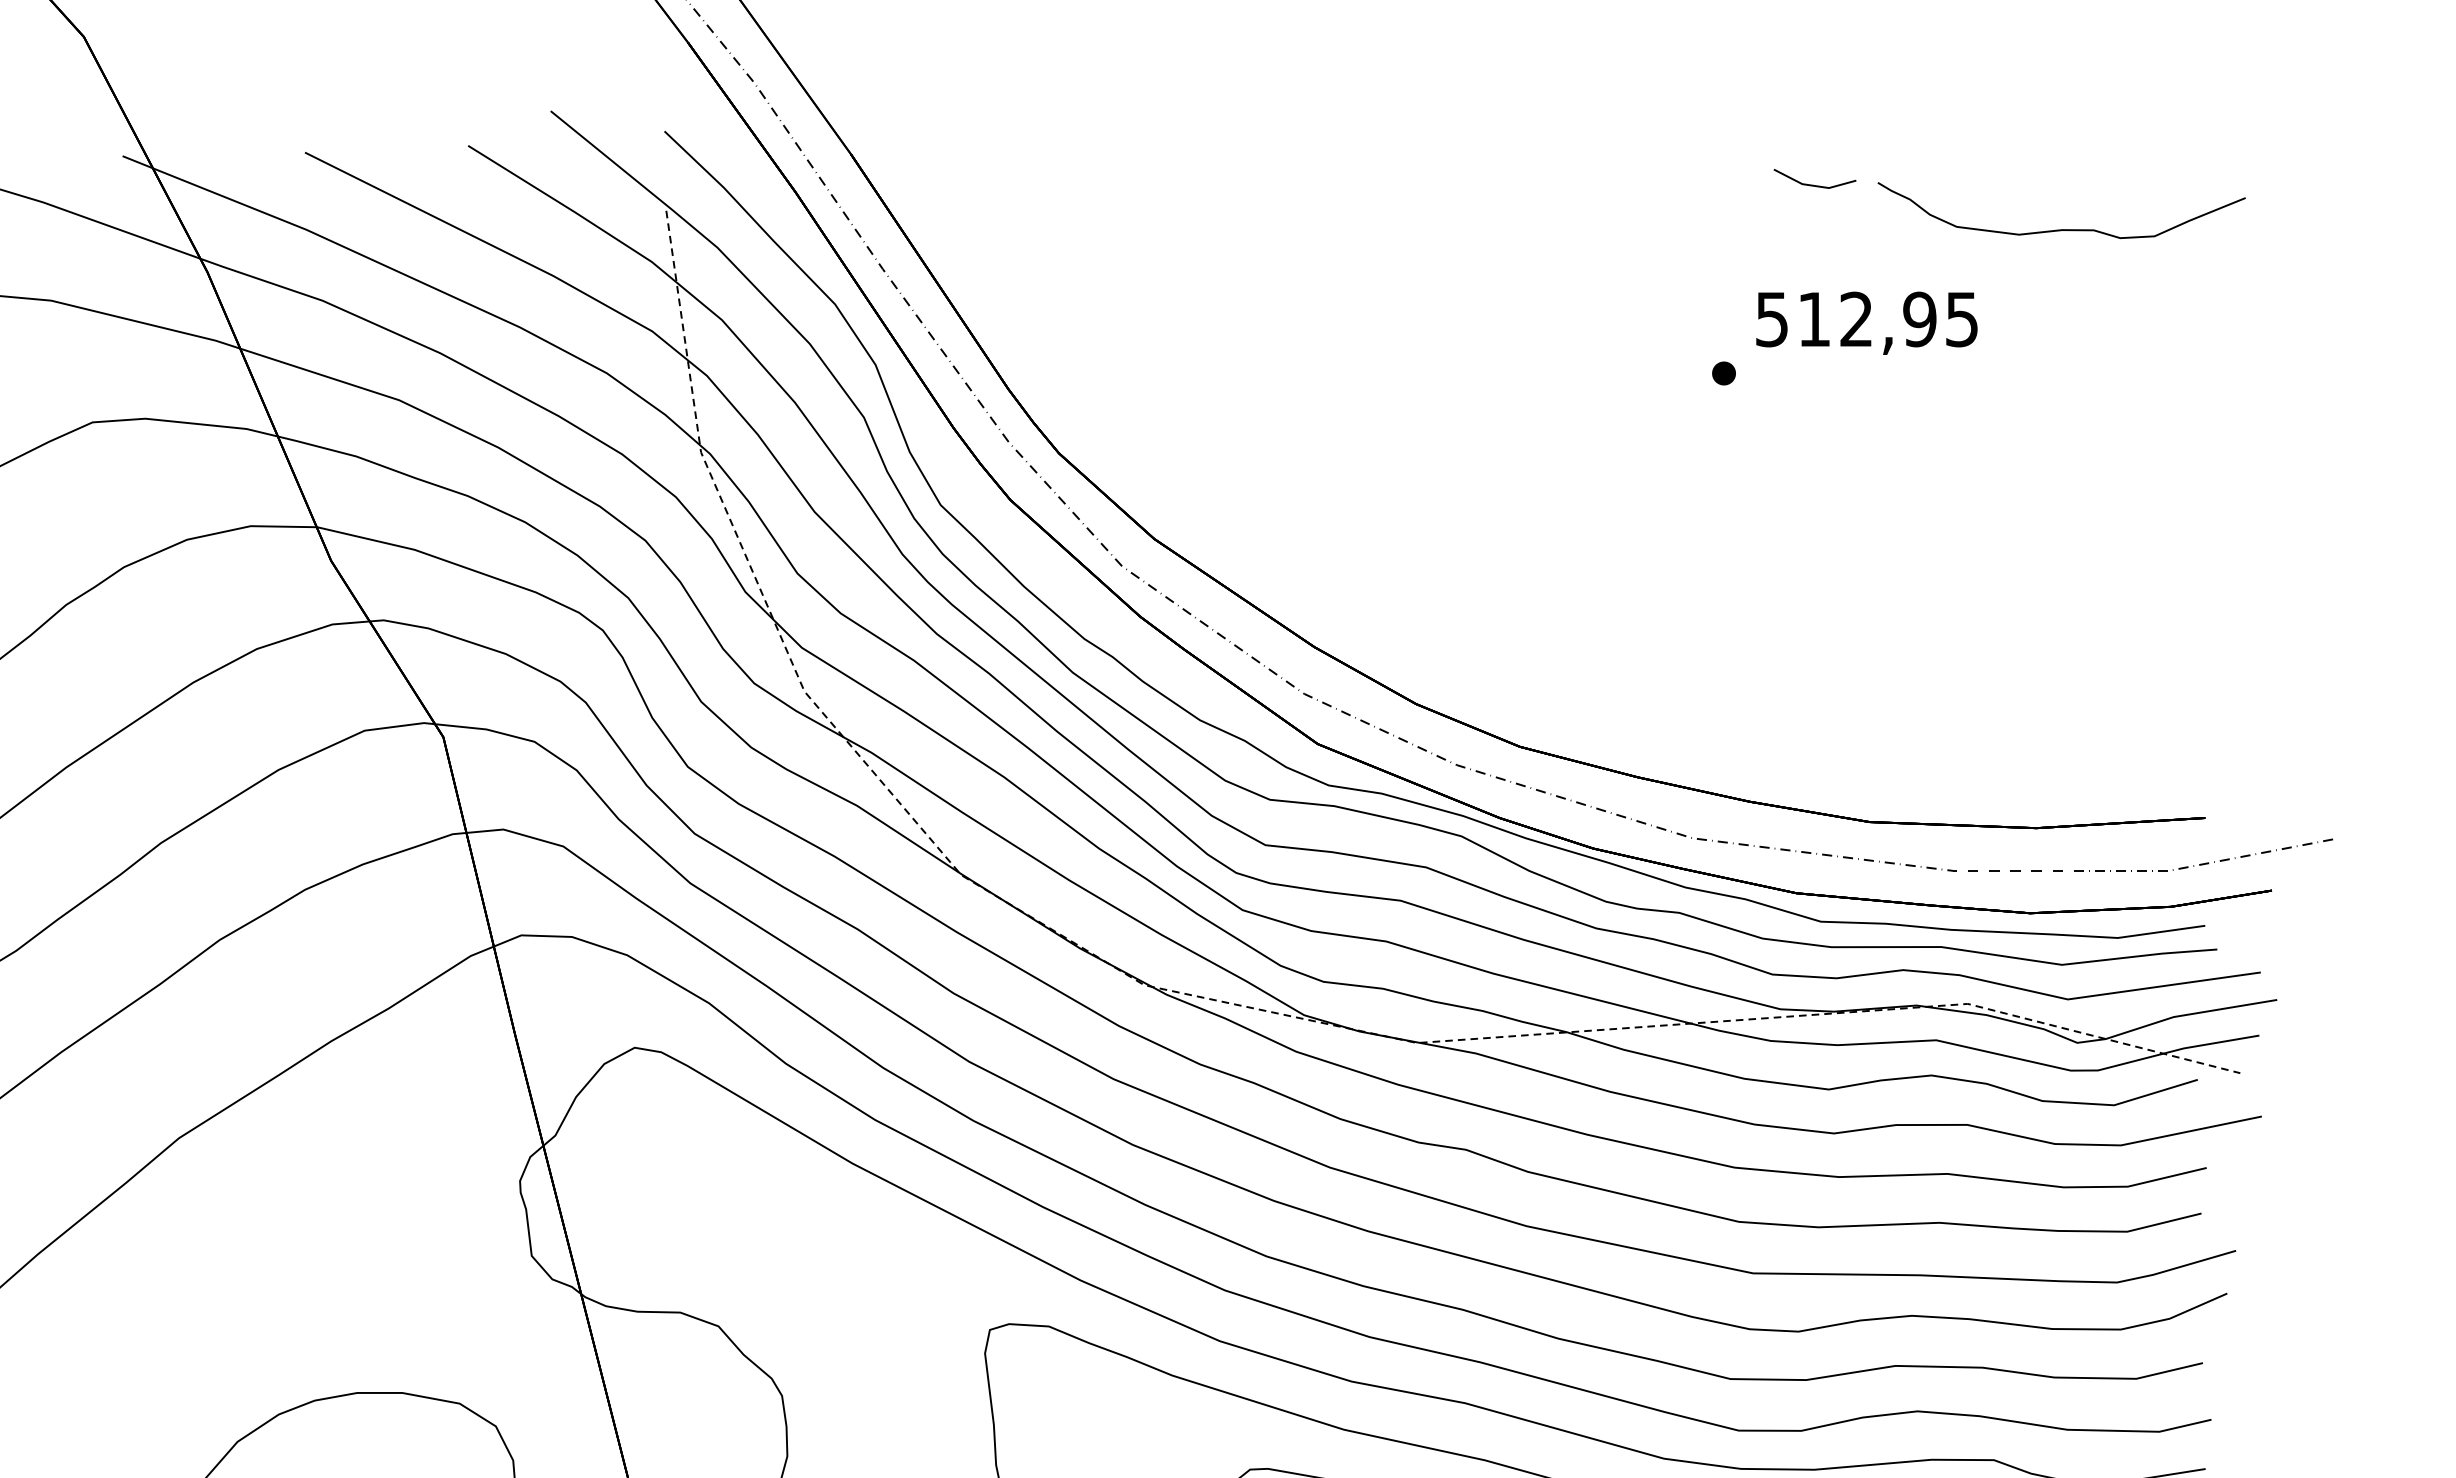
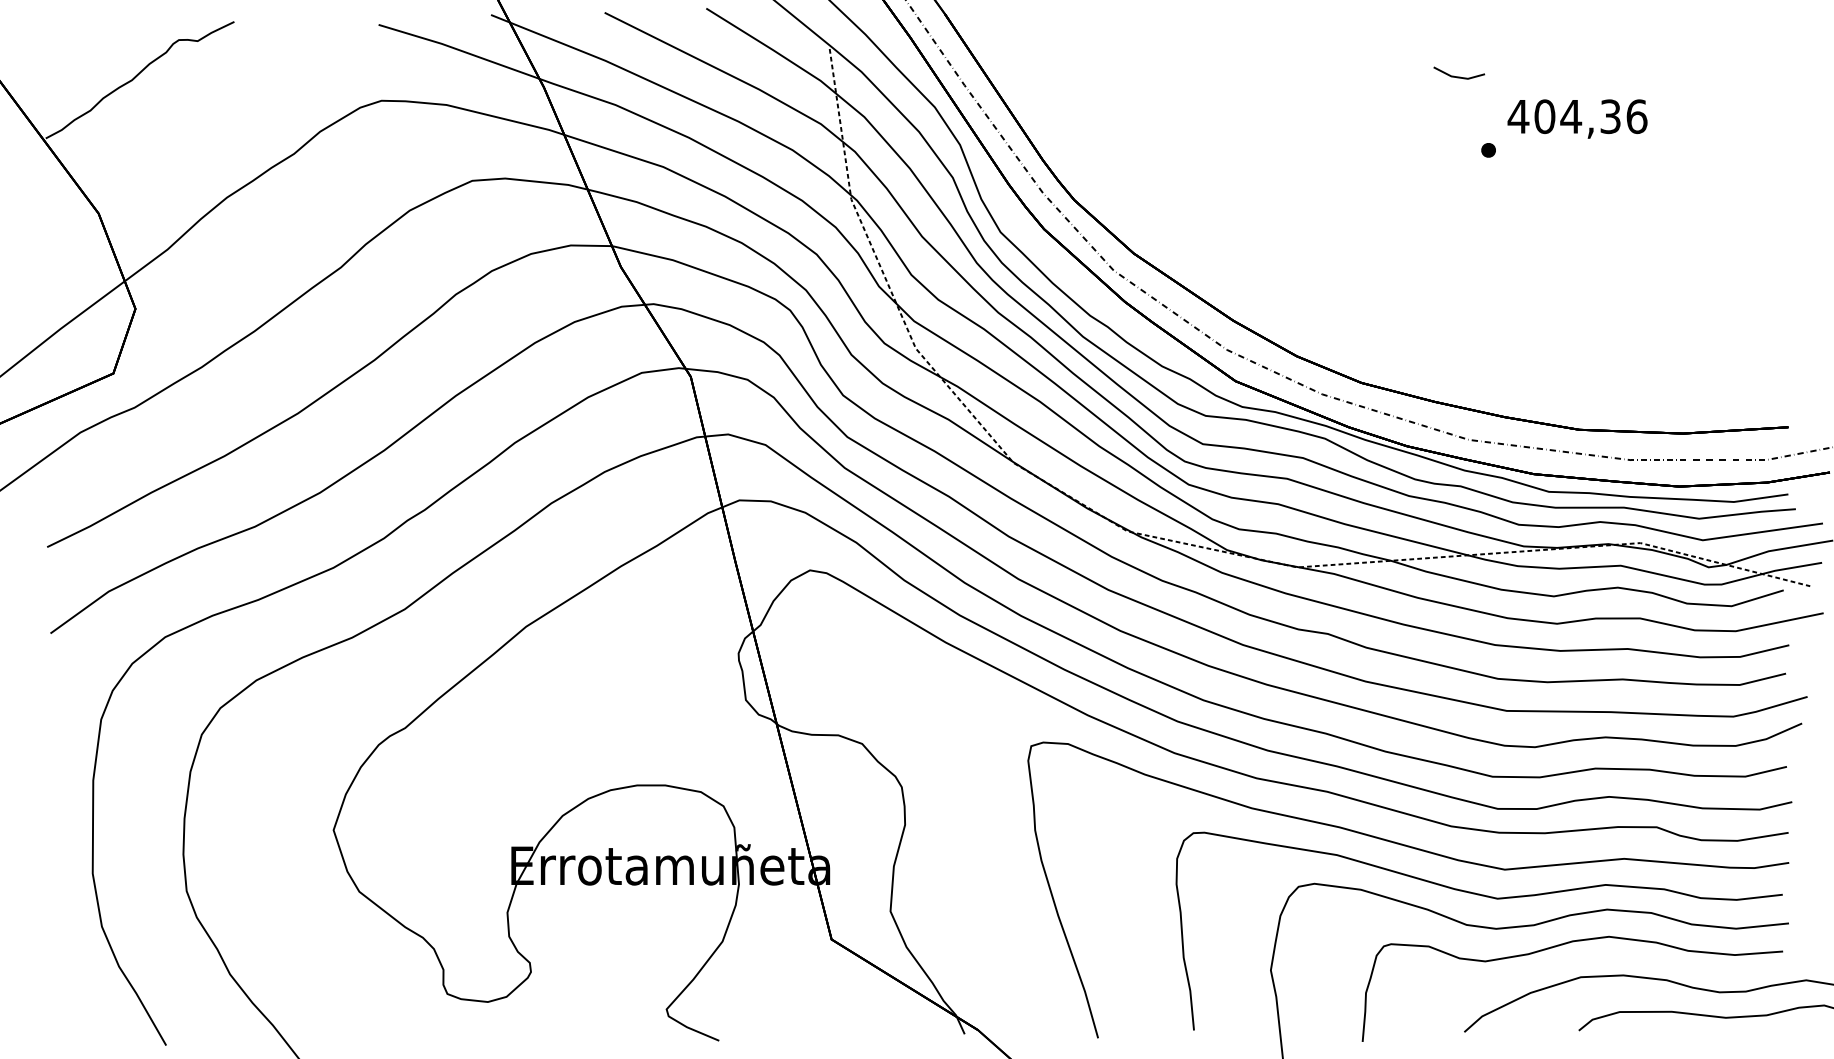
line: (1815, 184) -> (1459, 76), moved
curve: (2060, 229) -> (1698, 60), removed
text: (1866, 319) -> (1577, 116), 512,95 -> 404,36

